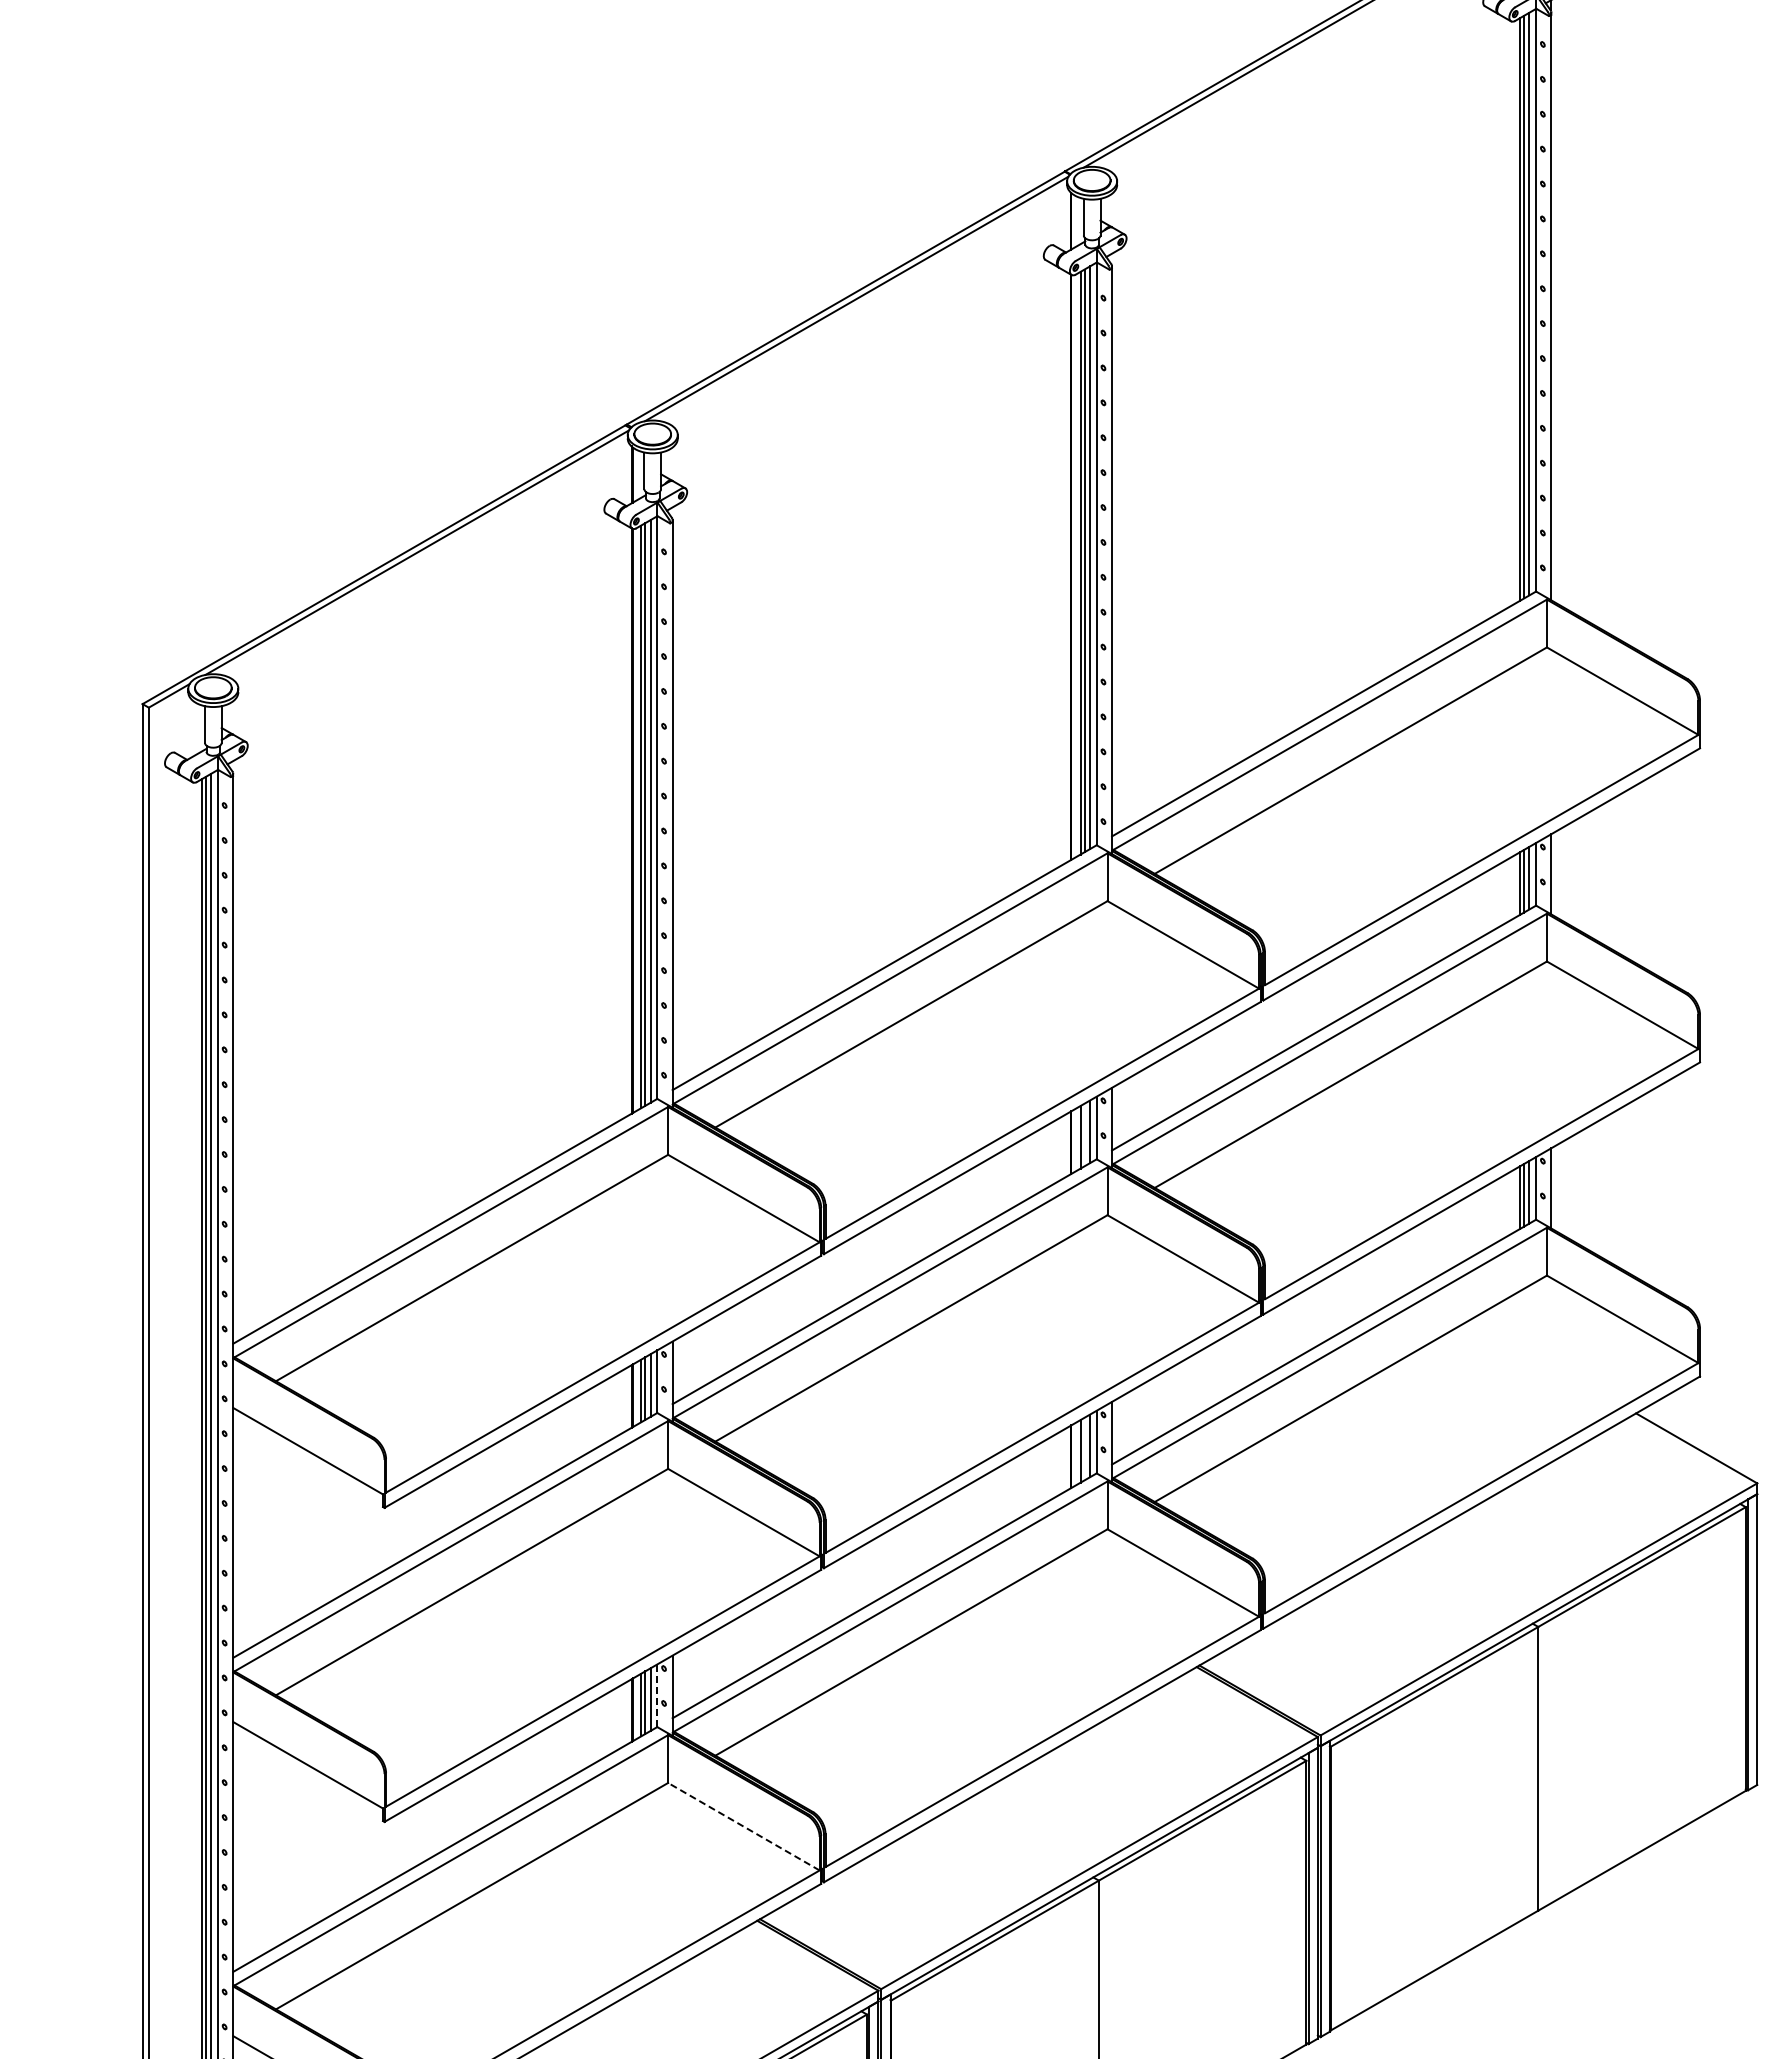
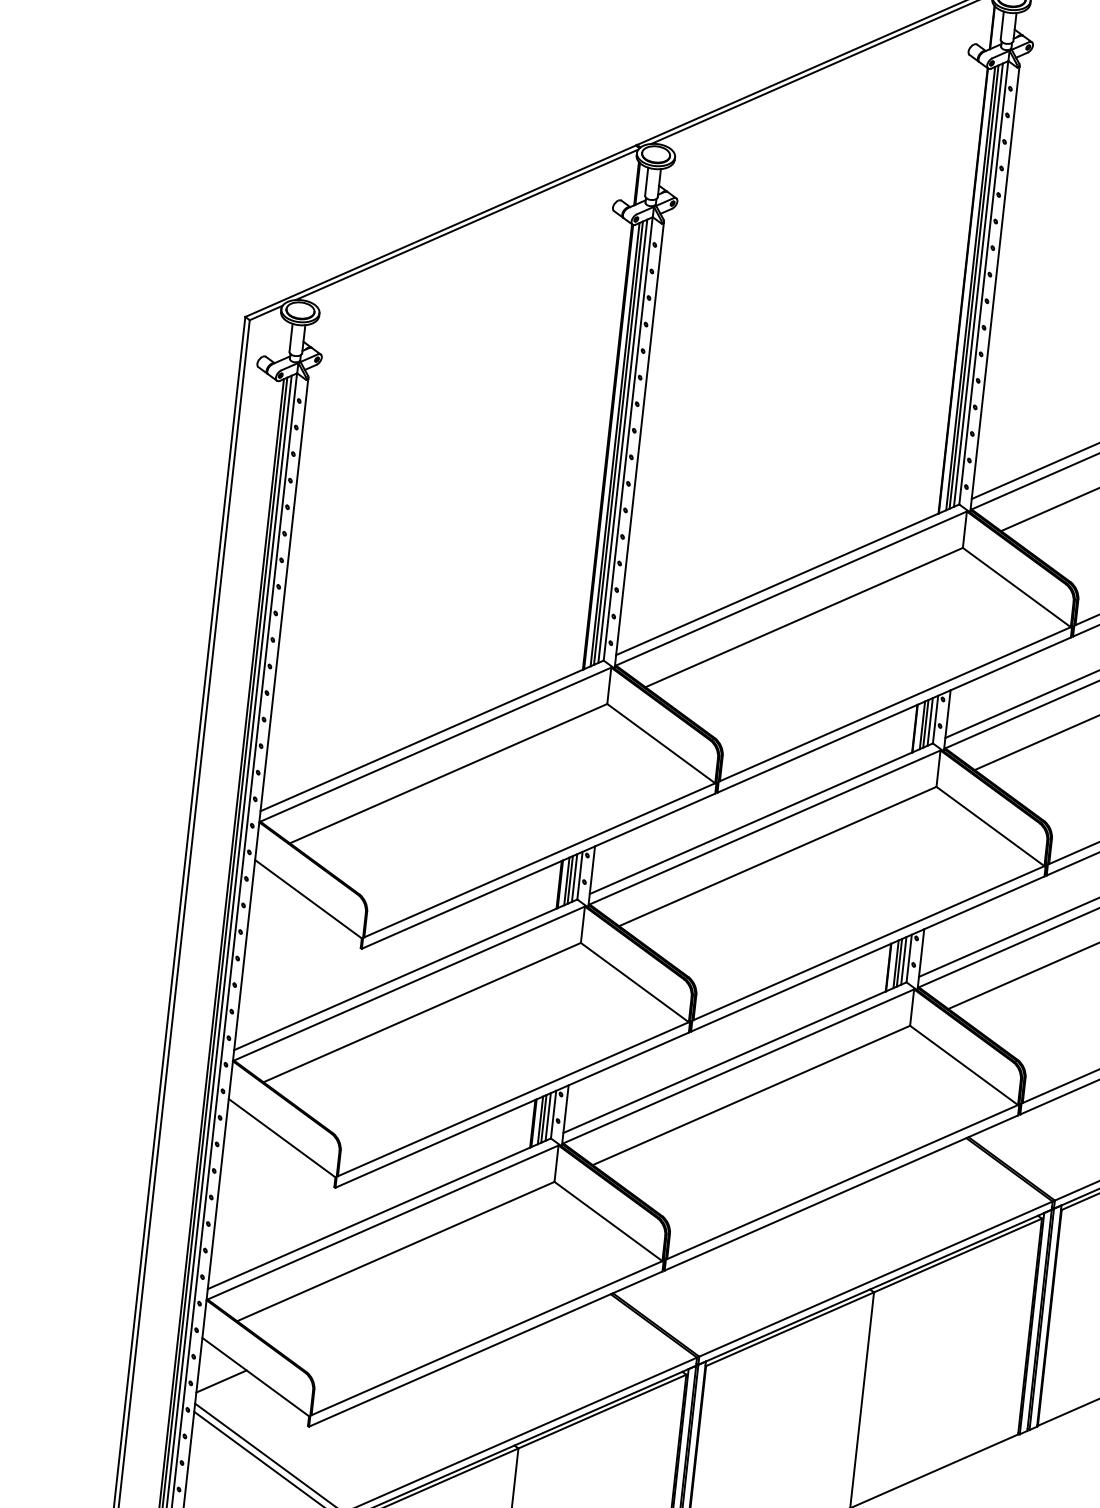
line: (1084, 1134) -> (925, 723), added
line: (1084, 1448) -> (899, 962), added
line: (657, 1695) -> (553, 1114), dashed -> solid
line: (743, 1826) -> (608, 1221), dashed -> solid

